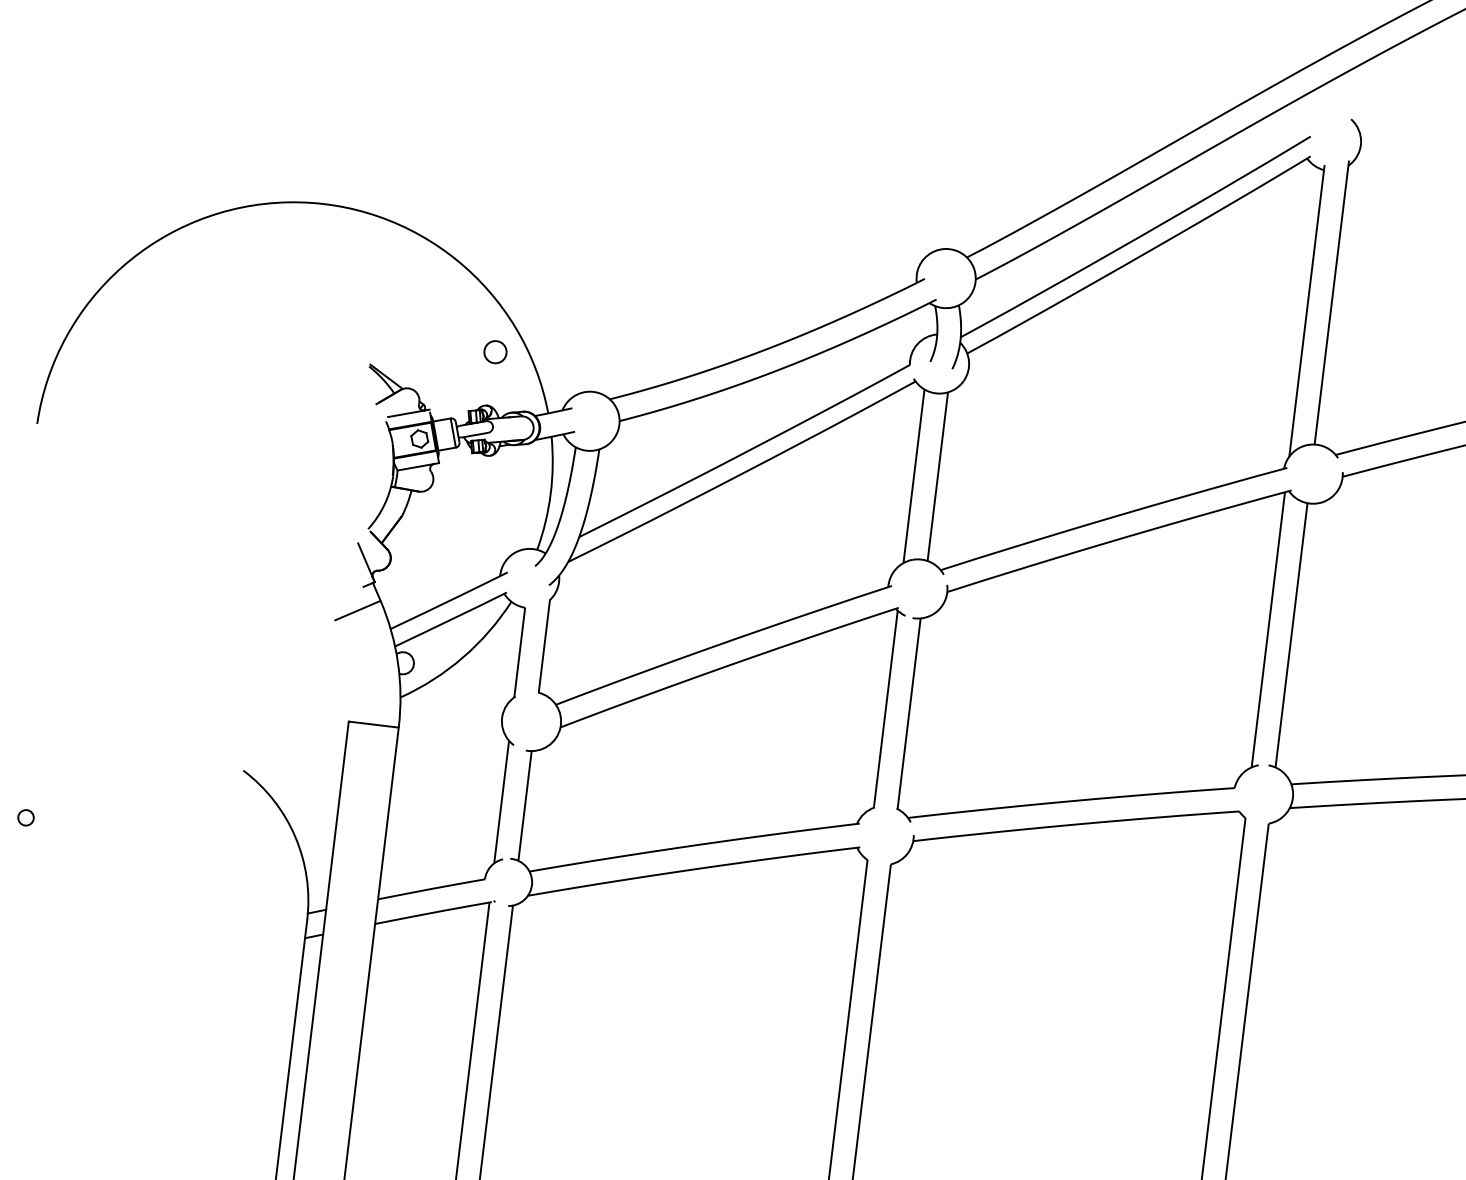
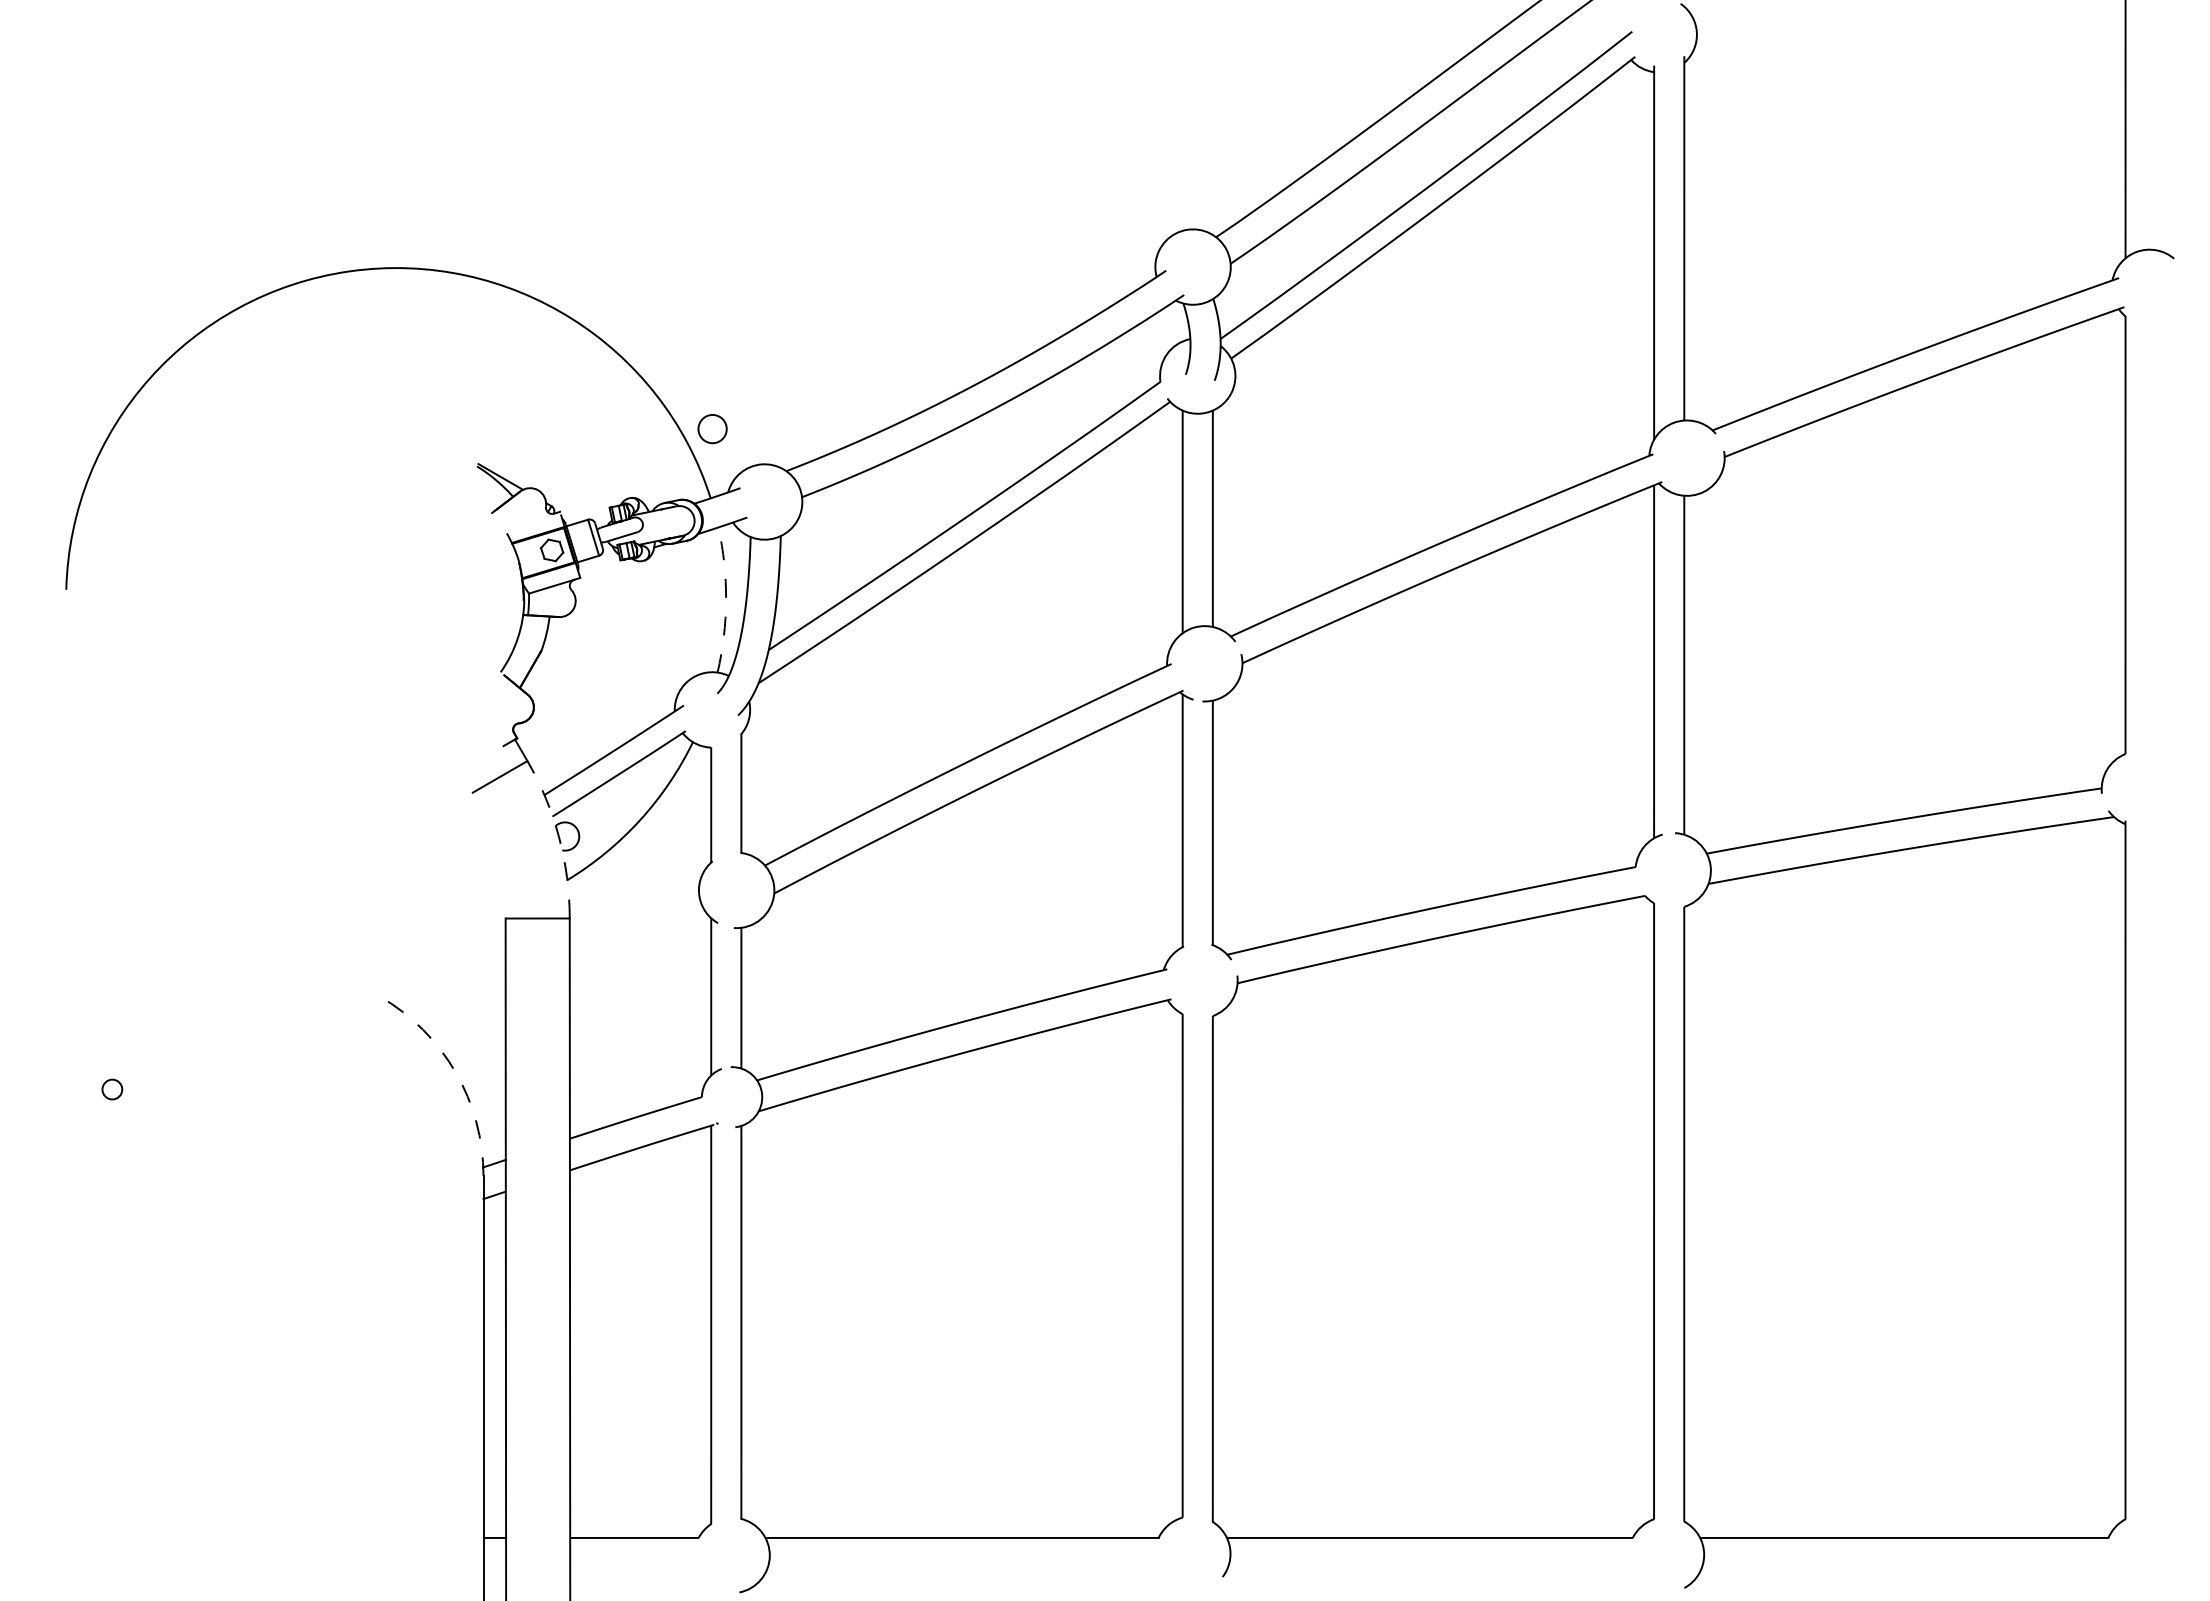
circle: (495, 352) -> (712, 429), moved
line: (406, 413) -> (531, 520), removed
arc: (550, 494) -> (726, 600), solid -> dashed
line: (365, 559) -> (502, 711), removed
arc: (397, 662) -> (558, 836), solid -> dashed
arc: (295, 836) -> (455, 1072), solid -> dashed

